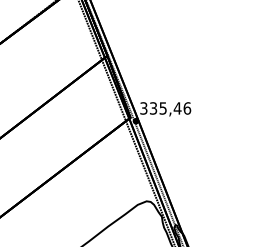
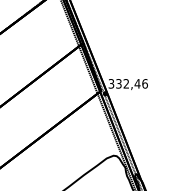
text: (162, 108) -> (125, 83), 335,46 -> 332,46

